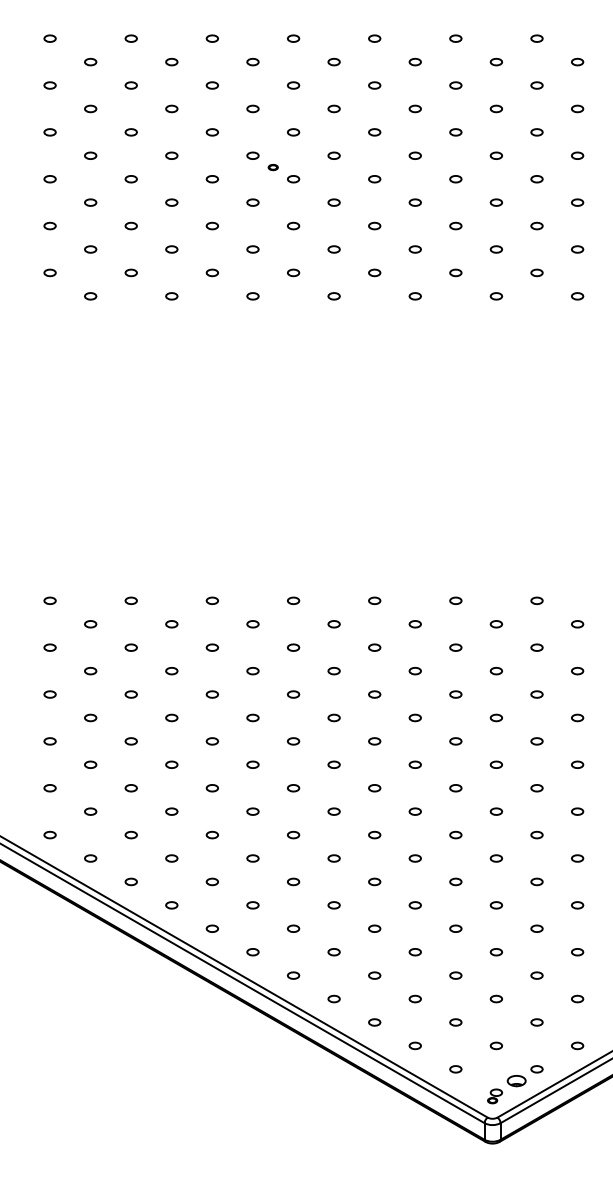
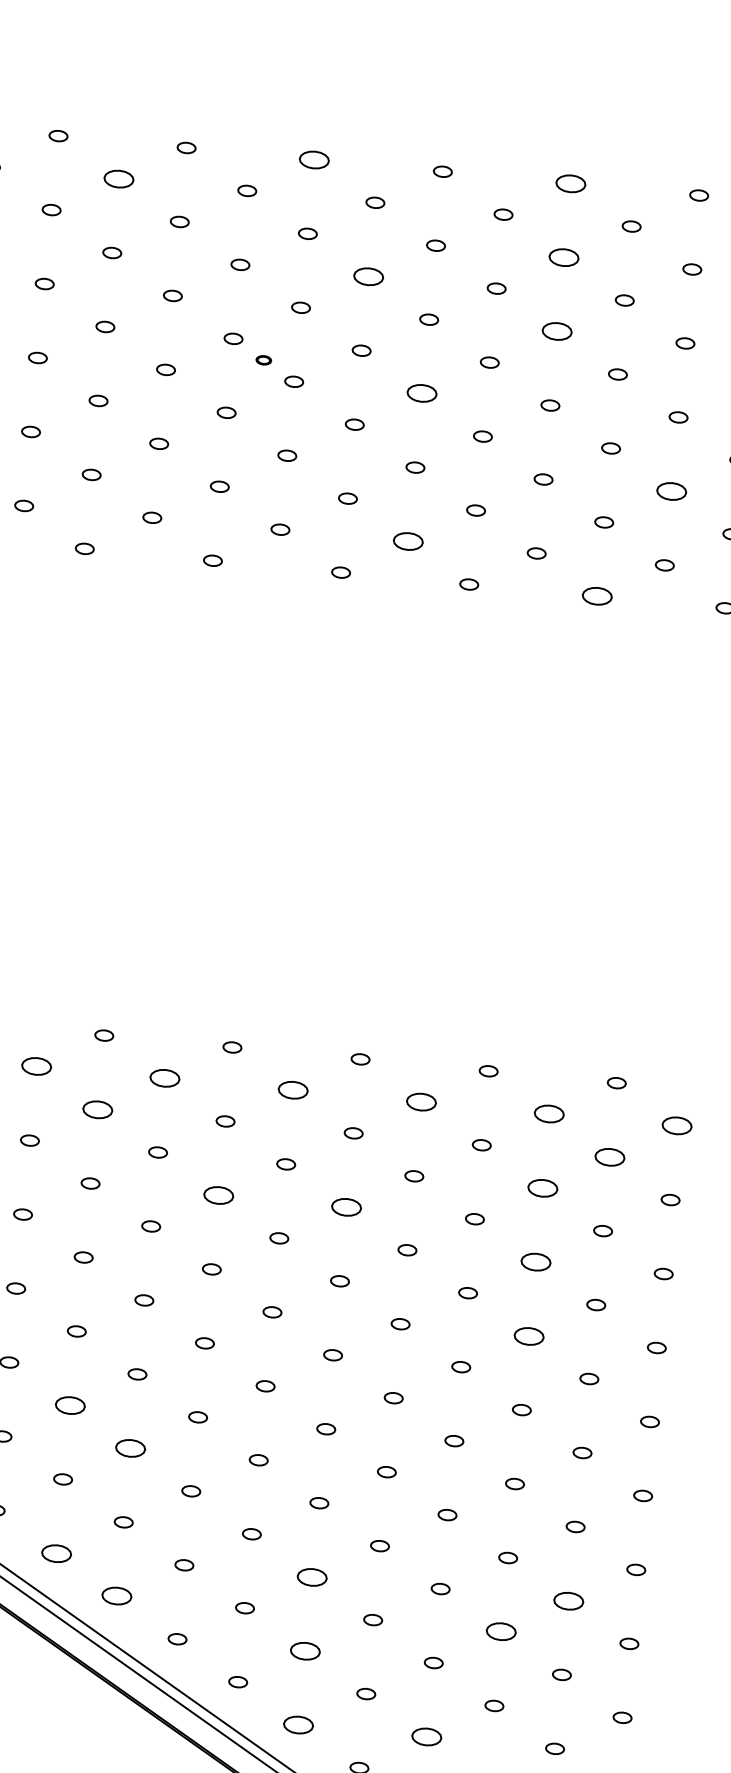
part: (293, 38) -> (314, 159), size x1.6
part: (455, 38) -> (570, 183), size x1.6
part: (171, 61) -> (118, 178), size x1.6
part: (455, 85) -> (563, 257), size x1.6
part: (333, 108) -> (367, 275), size x1.6
part: (455, 132) -> (556, 331), size x1.6
part: (374, 179) -> (421, 394), size x1.6
part: (536, 225) -> (670, 490), size x1.6
part: (374, 272) -> (408, 540), size x1.6
part: (496, 296) -> (597, 596), size x1.6
part: (171, 624) -> (36, 1066), size x1.6
part: (252, 624) -> (164, 1078), size x1.6
part: (333, 624) -> (292, 1090), size x1.6
part: (414, 624) -> (419, 1102), size x1.6
part: (496, 624) -> (549, 1114), size x1.6
part: (577, 624) -> (677, 1126), size x1.6
part: (211, 647) -> (96, 1109), size x1.6
part: (536, 647) -> (609, 1156), size x1.6
part: (495, 670) -> (541, 1187), size x1.6
part: (293, 694) -> (218, 1195), size x1.6
part: (374, 694) -> (346, 1207), size x1.6
part: (495, 717) -> (534, 1261), size x1.6
part: (495, 764) -> (527, 1335), size x1.6
part: (211, 834) -> (68, 1404), size x1.6
part: (252, 858) -> (129, 1448), size x1.6
part: (211, 928) -> (54, 1552), size x1.6
part: (374, 928) -> (312, 1576), size x1.6
part: (536, 928) -> (568, 1600), size x1.6
part: (252, 952) -> (116, 1596), size x1.6
part: (496, 952) -> (501, 1632), size x1.6
part: (374, 975) -> (305, 1650), size x1.6
part: (374, 1022) -> (298, 1725), size x1.6
part: (455, 1022) -> (426, 1736), size x1.6

